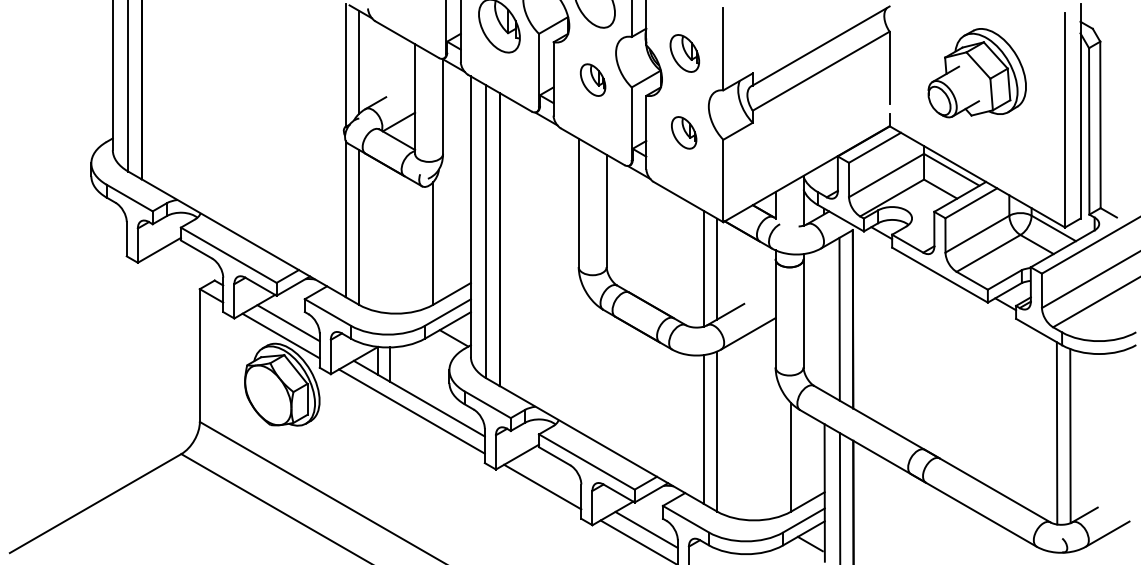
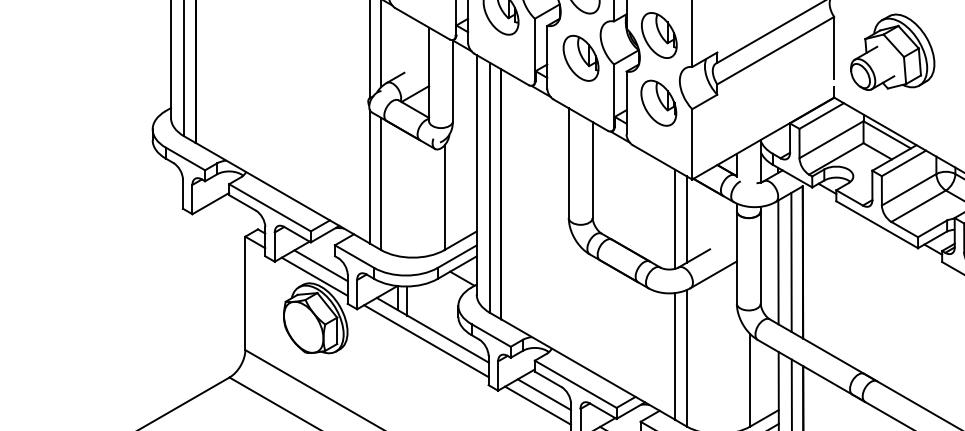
part: (684, 53) -> (659, 35), size x1.43
part: (976, 73) -> (892, 52), moved
part: (592, 79) -> (580, 57), size x1.67
part: (683, 132) -> (658, 102), size x1.67
line: (824, 318) -> (778, 261), added
line: (549, 474) -> (543, 394), added

